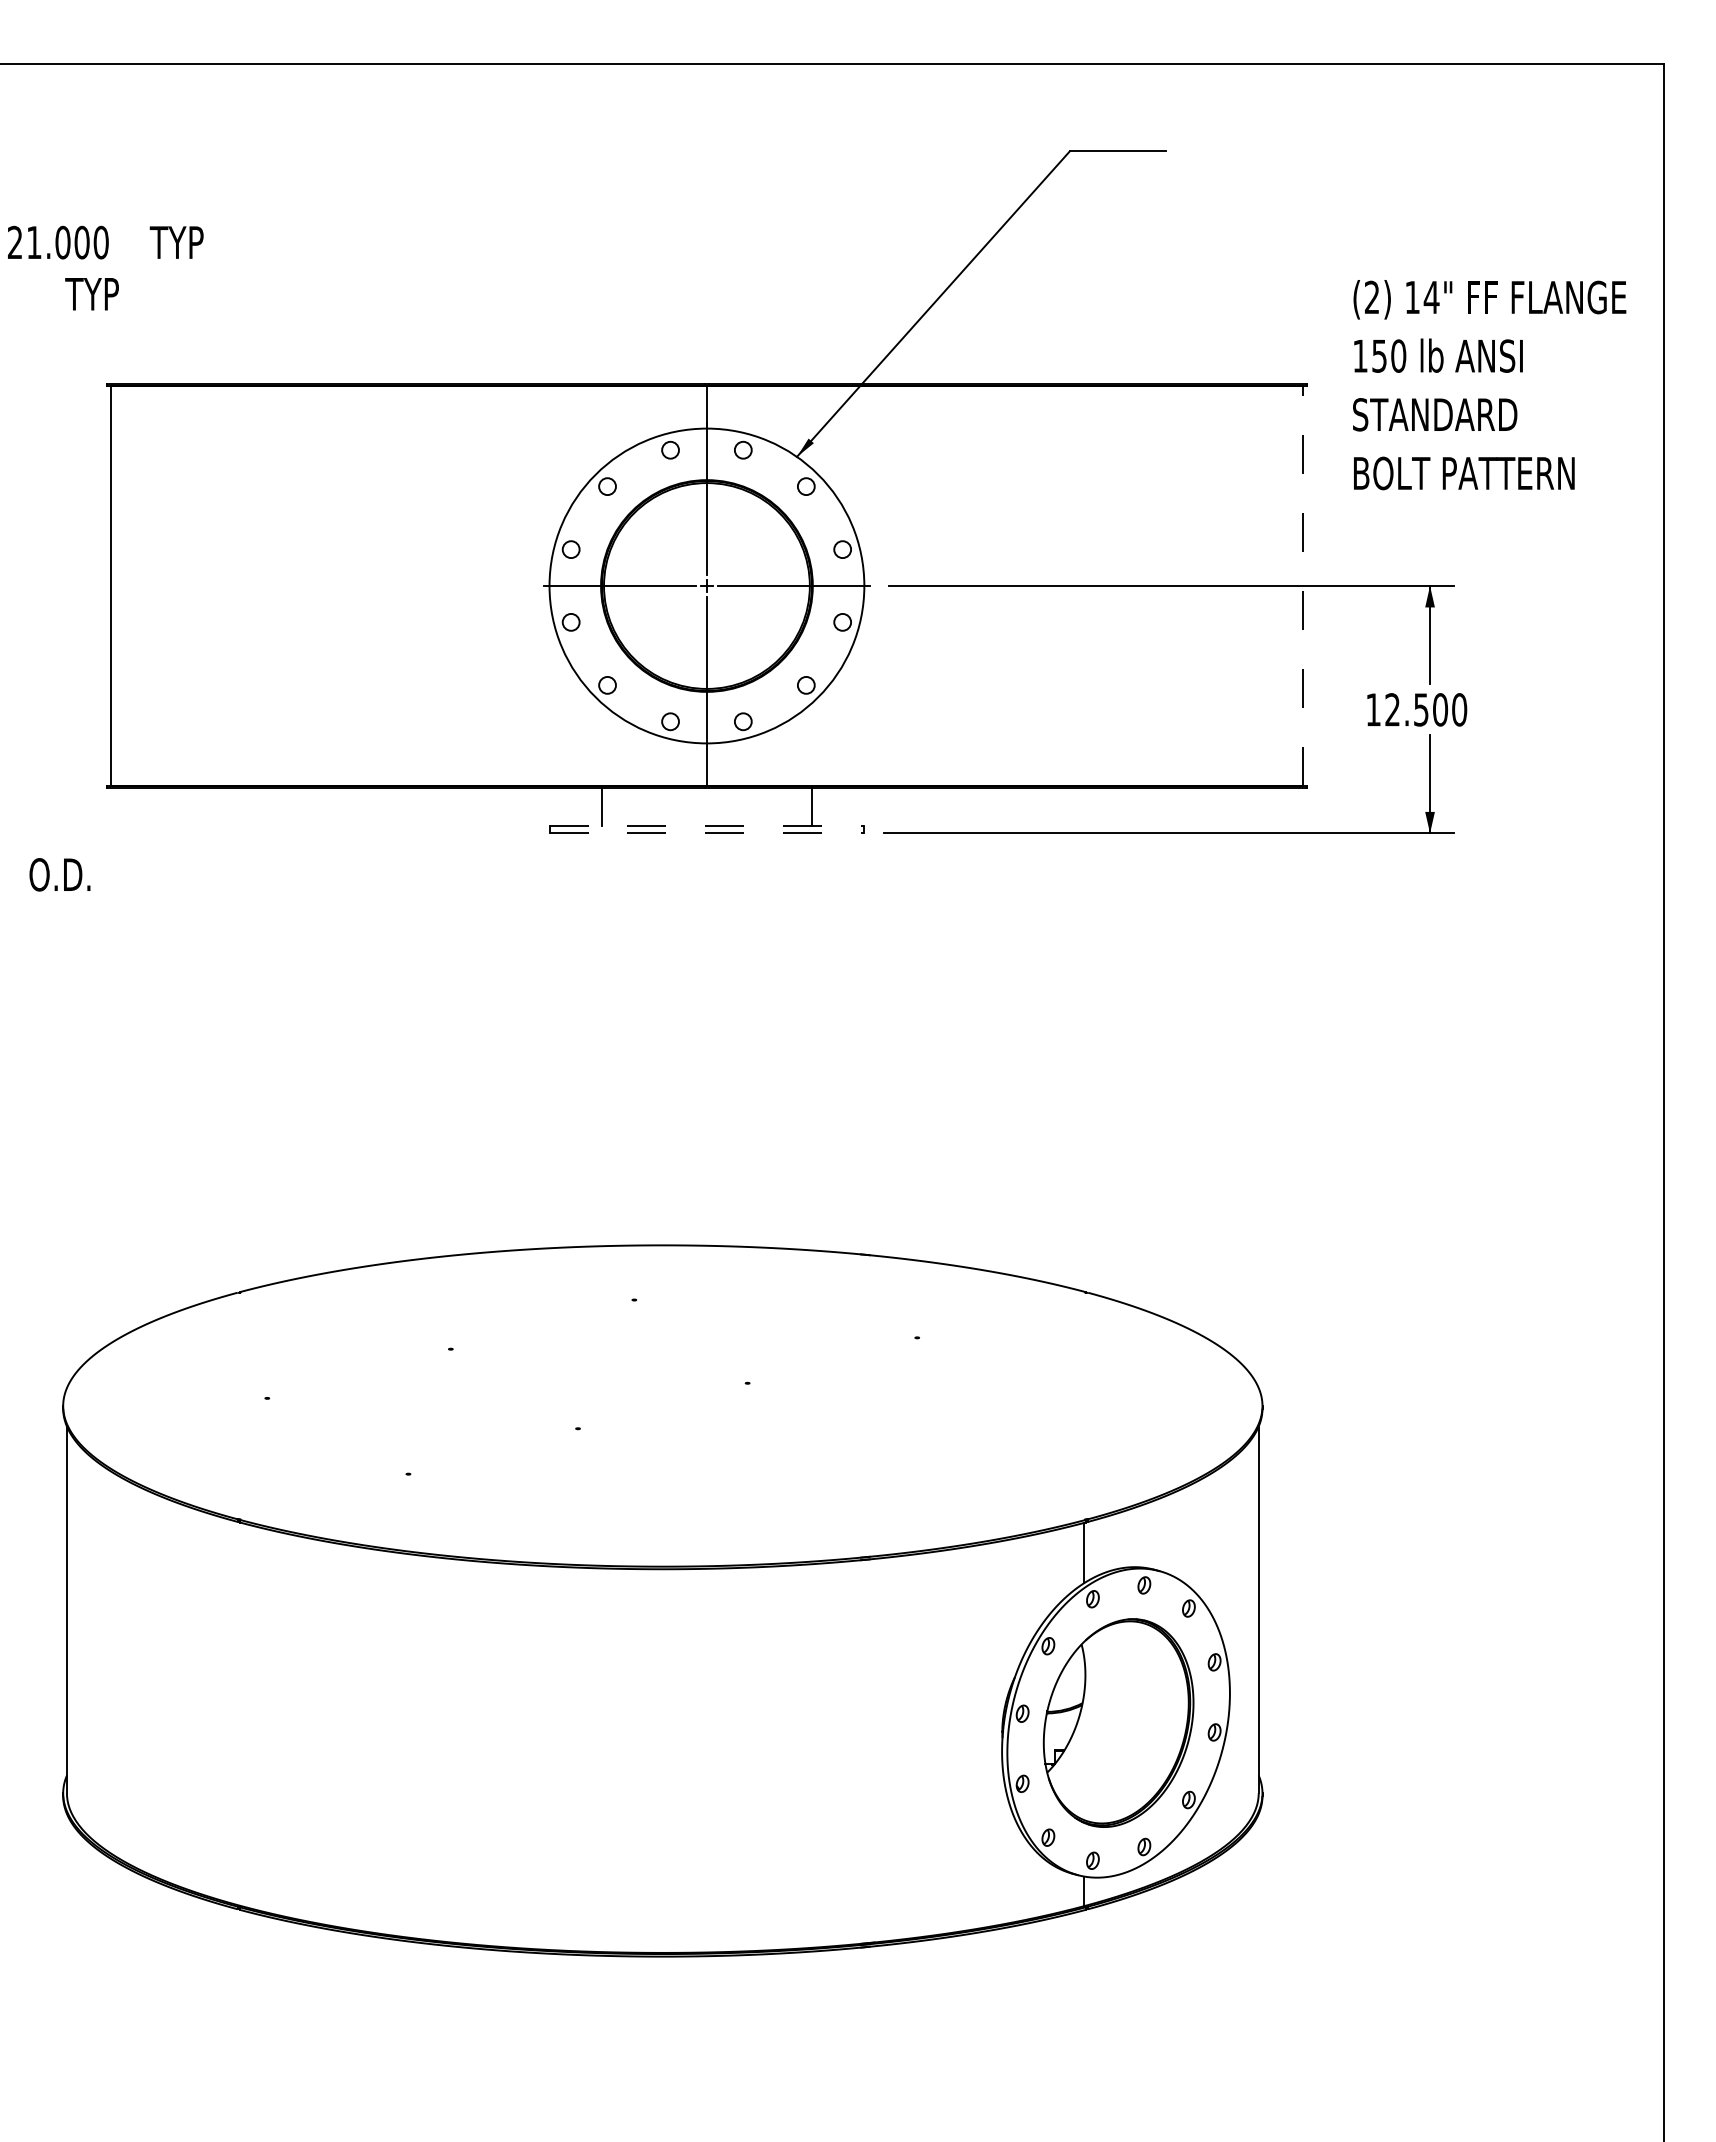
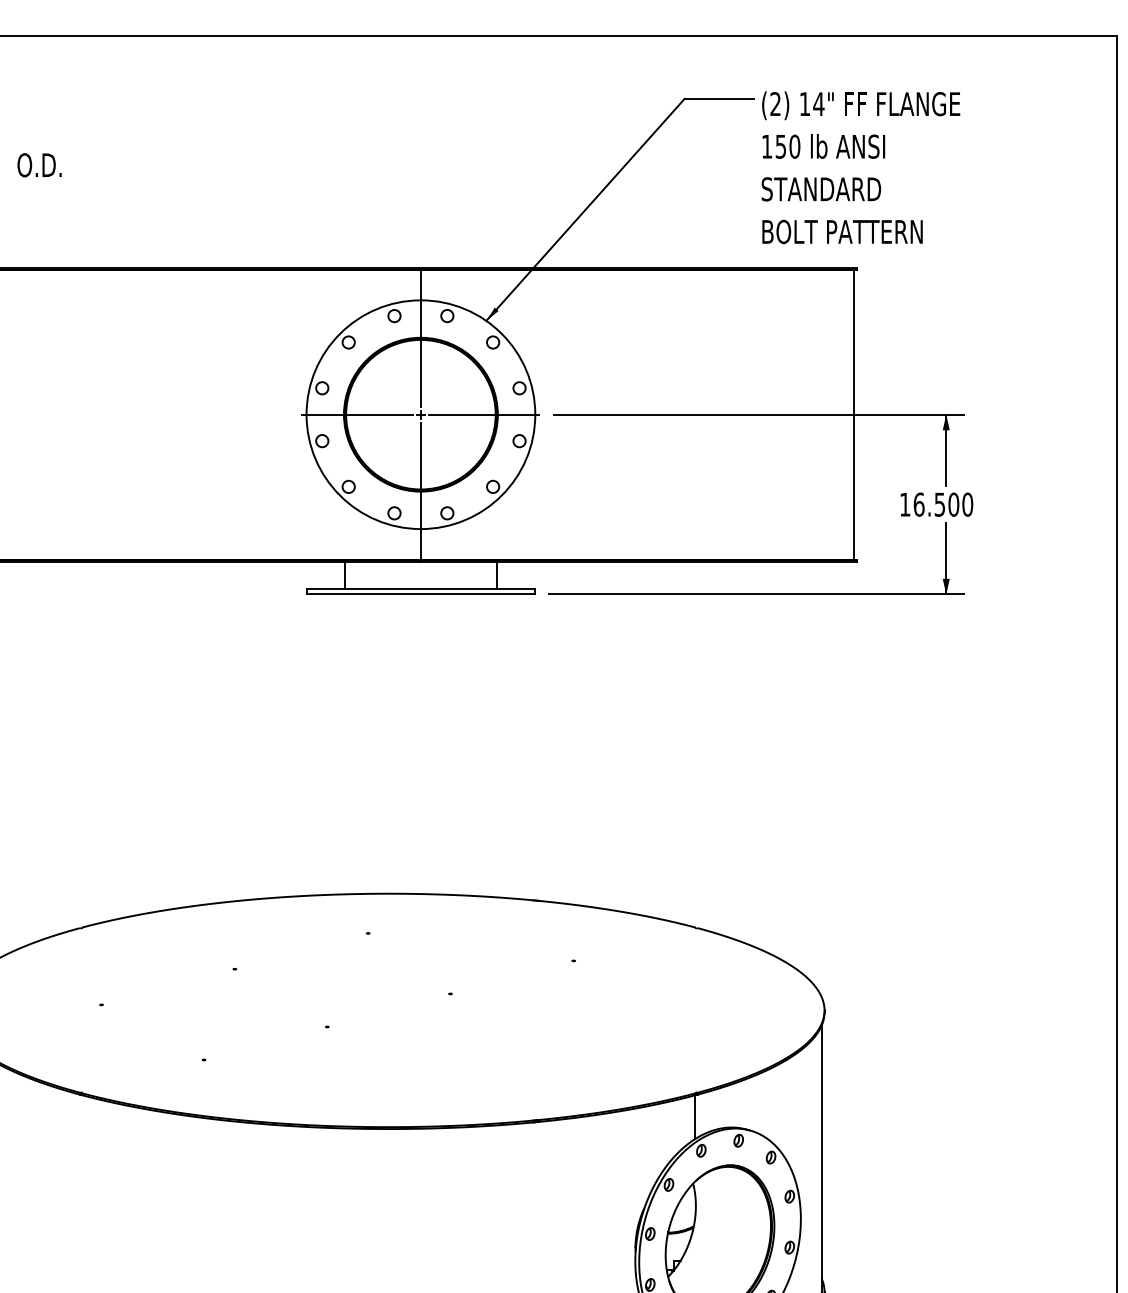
text: (180, 242) -> (38, 165), TYP -> O.D.
text: (1489, 385) -> (860, 168), moved
line: (1302, 586) -> (853, 415), dashed -> solid
text: (1392, 709) -> (918, 504), 12.500 -> 16.500
line: (707, 825) -> (421, 588), dashed -> solid
line: (707, 833) -> (421, 594), dashed -> solid

